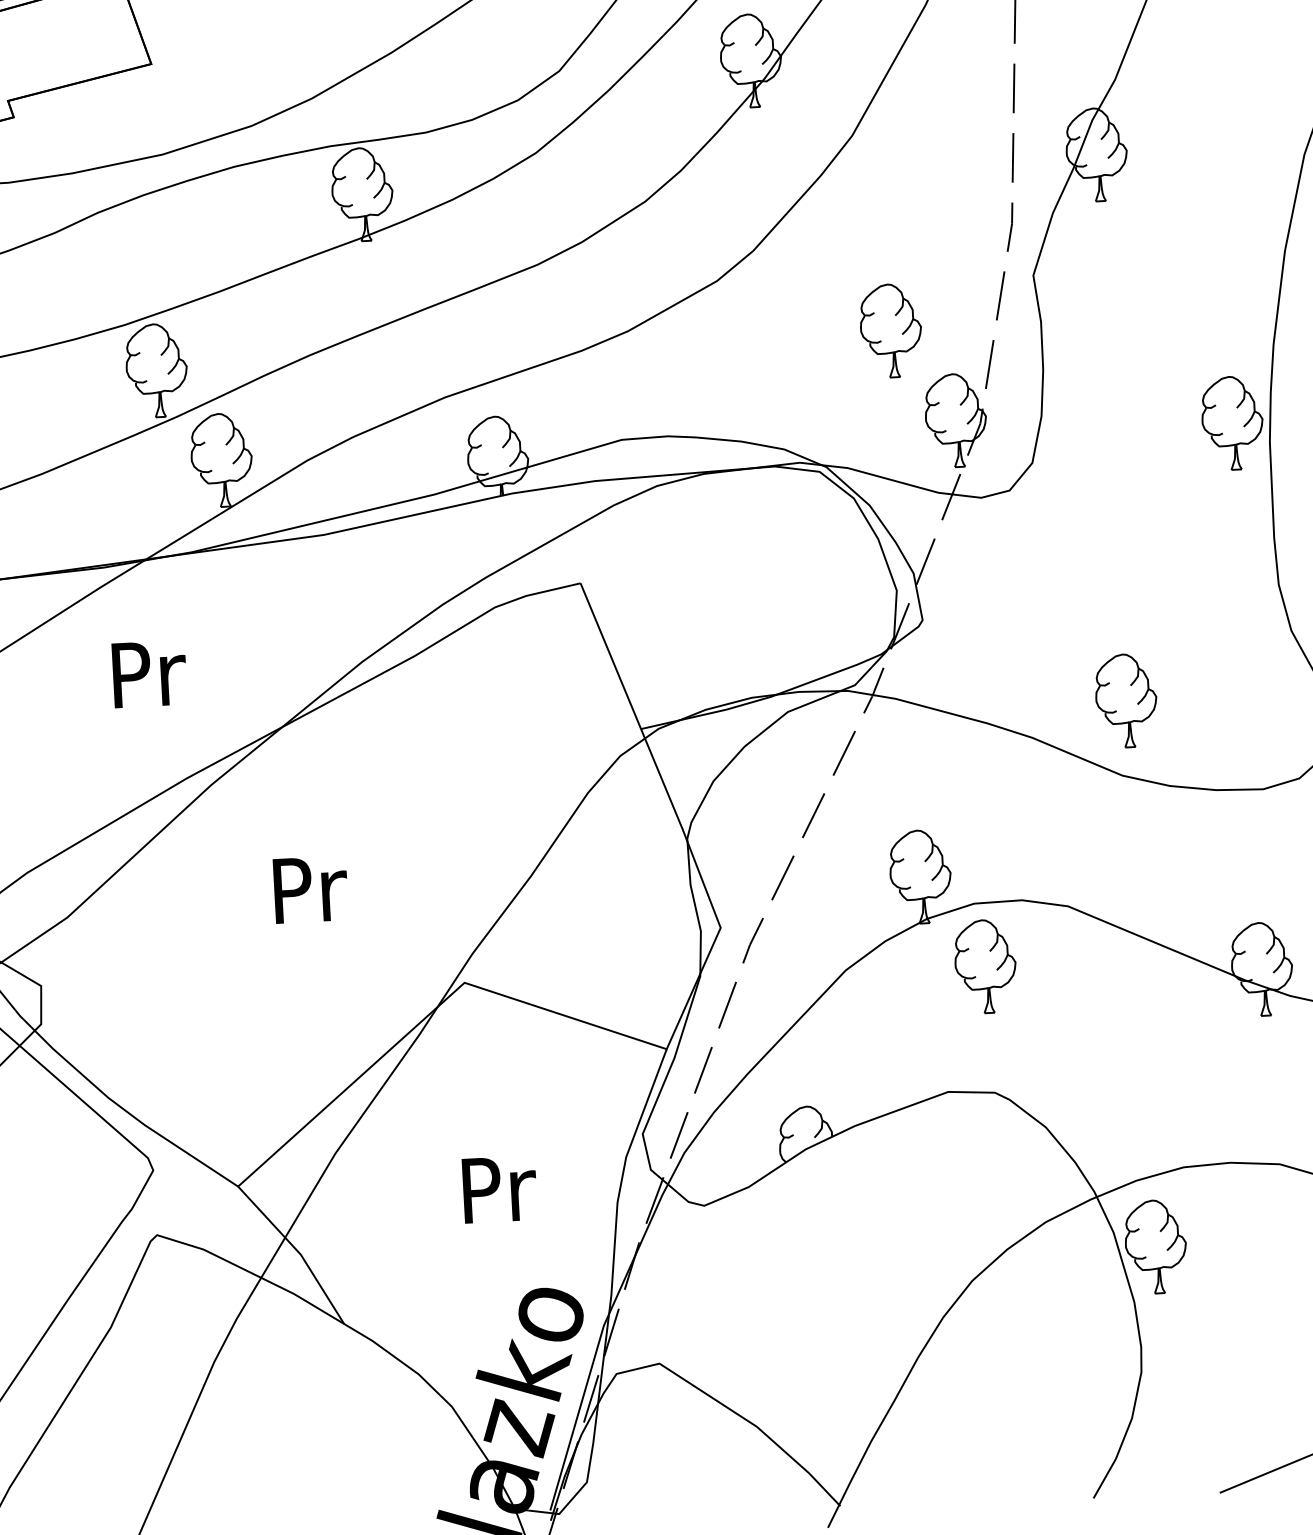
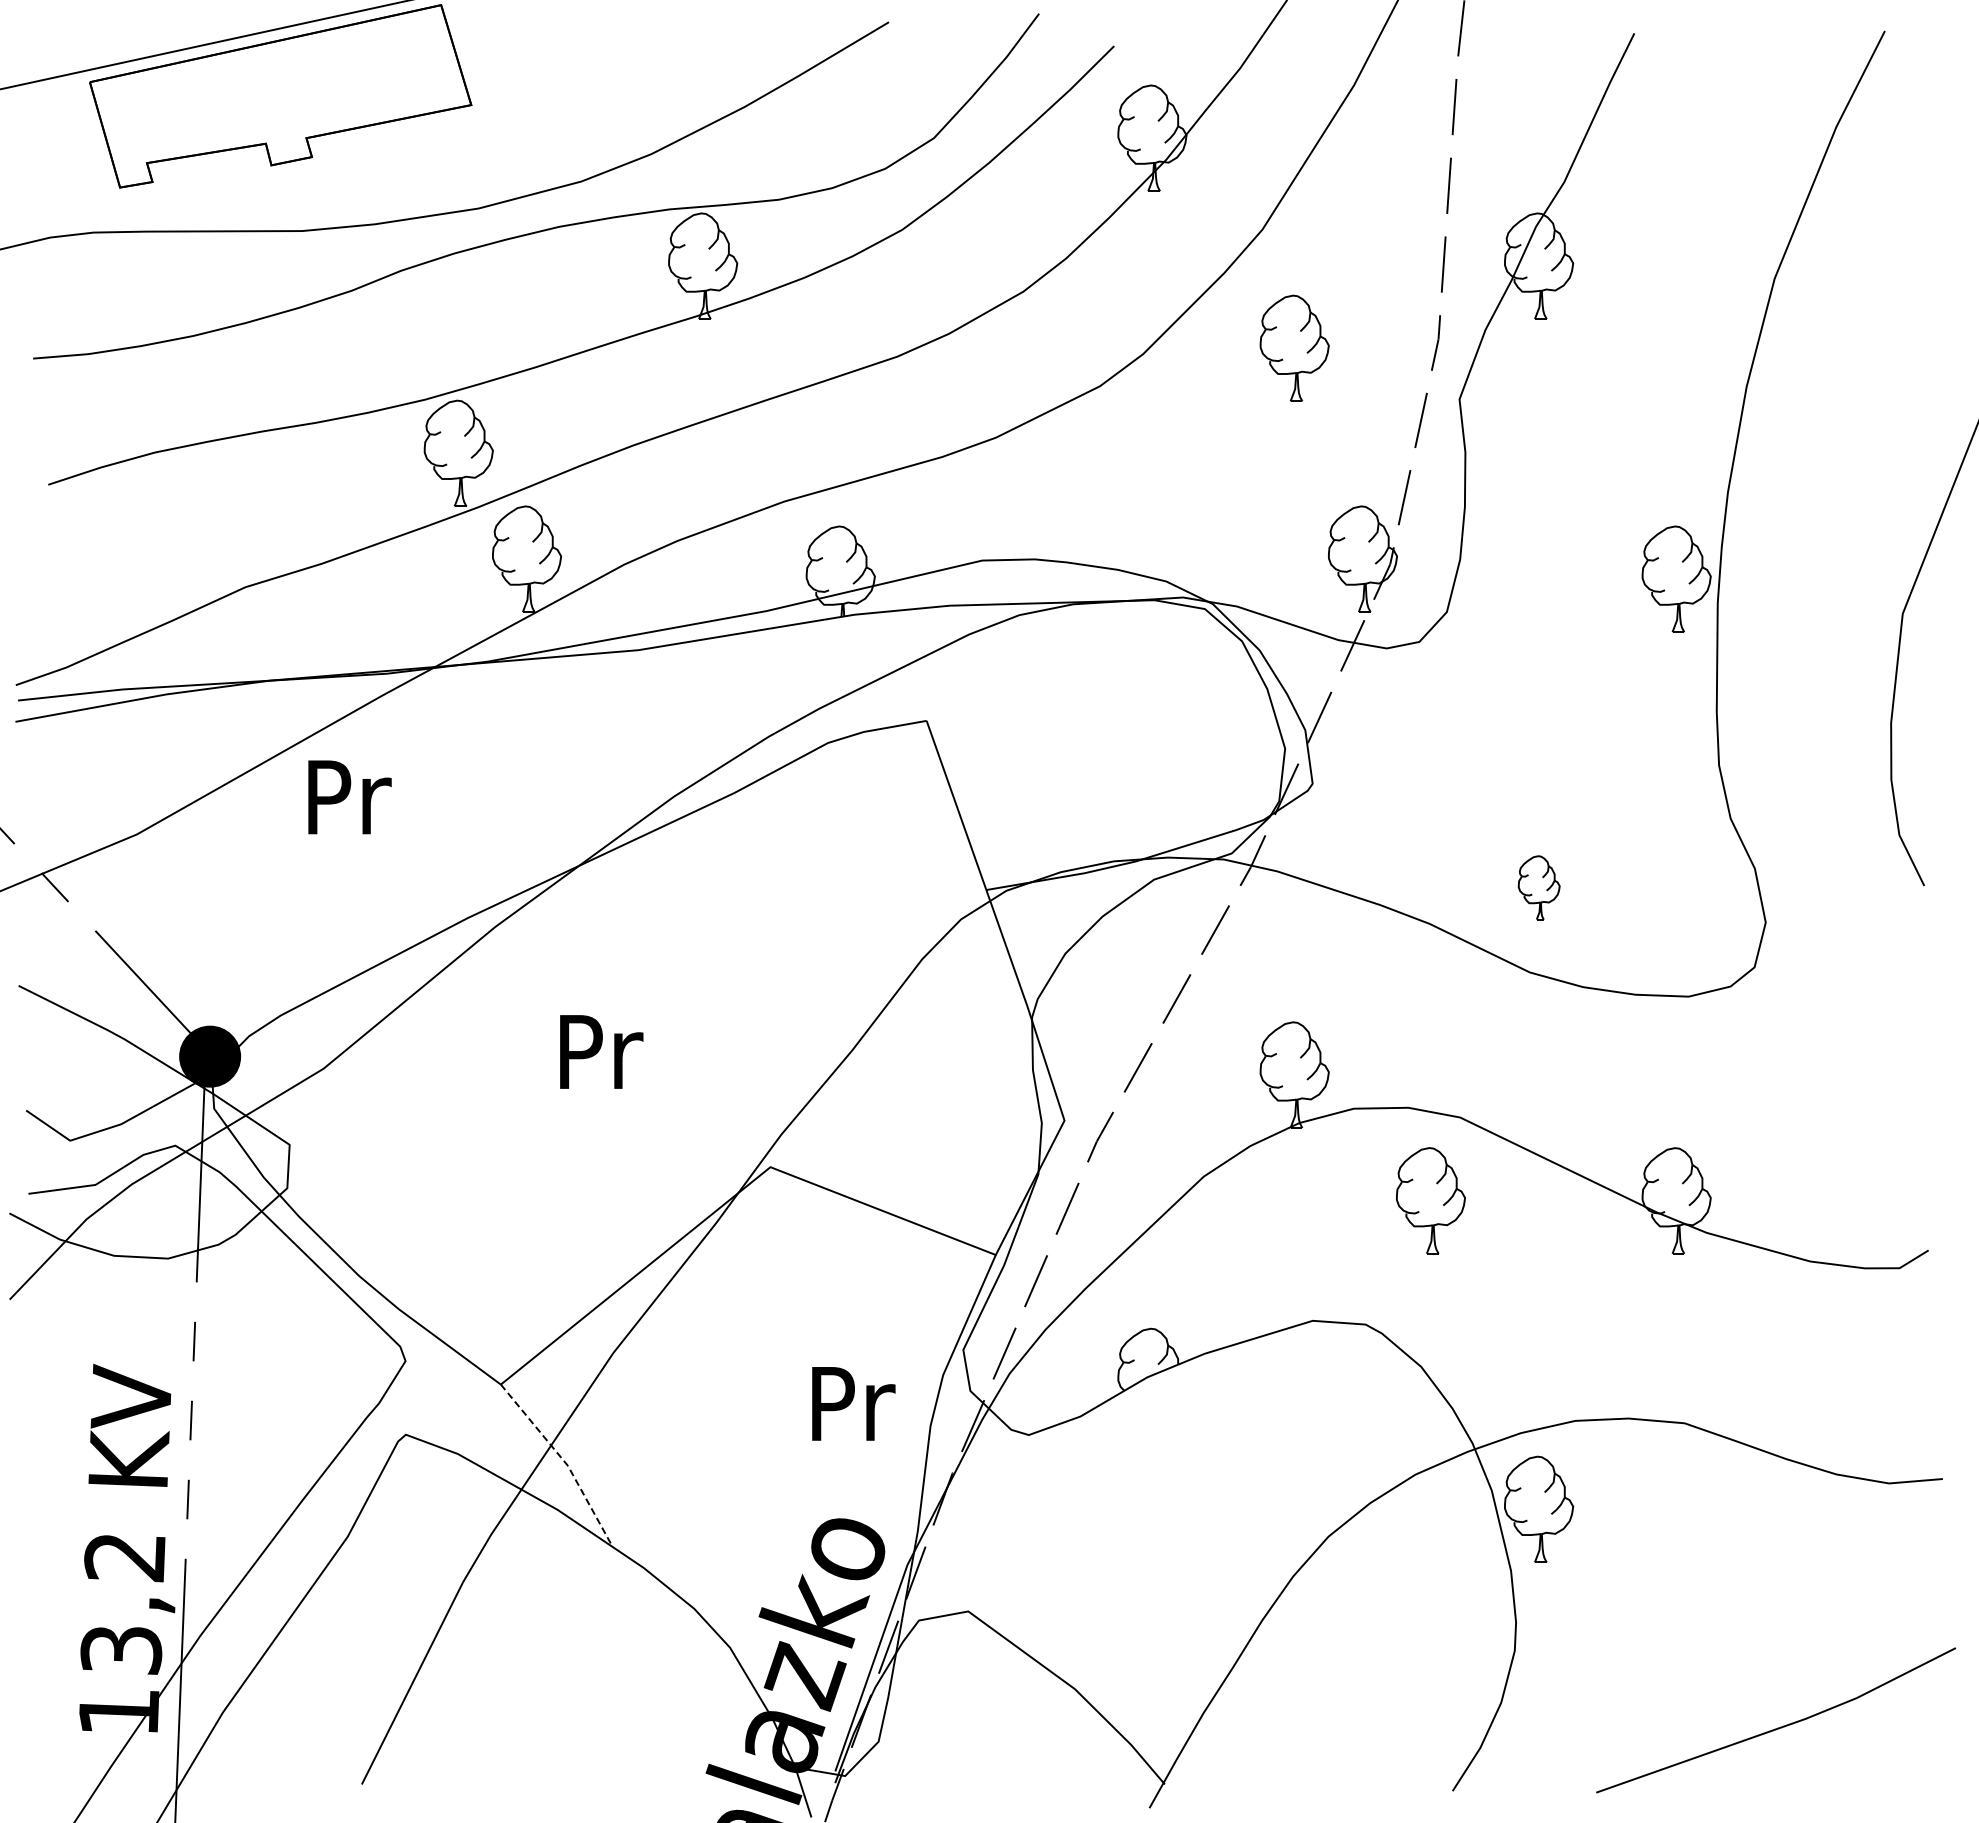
part: (890, 330) -> (1294, 347), moved
text: (149, 674) -> (349, 797), moved
part: (1126, 700) -> (1539, 887), size x0.6
part: (985, 966) -> (1430, 1200), moved
text: (499, 1189) -> (853, 1403), moved
line: (297, 1251) -> (564, 1461), solid -> dashed

